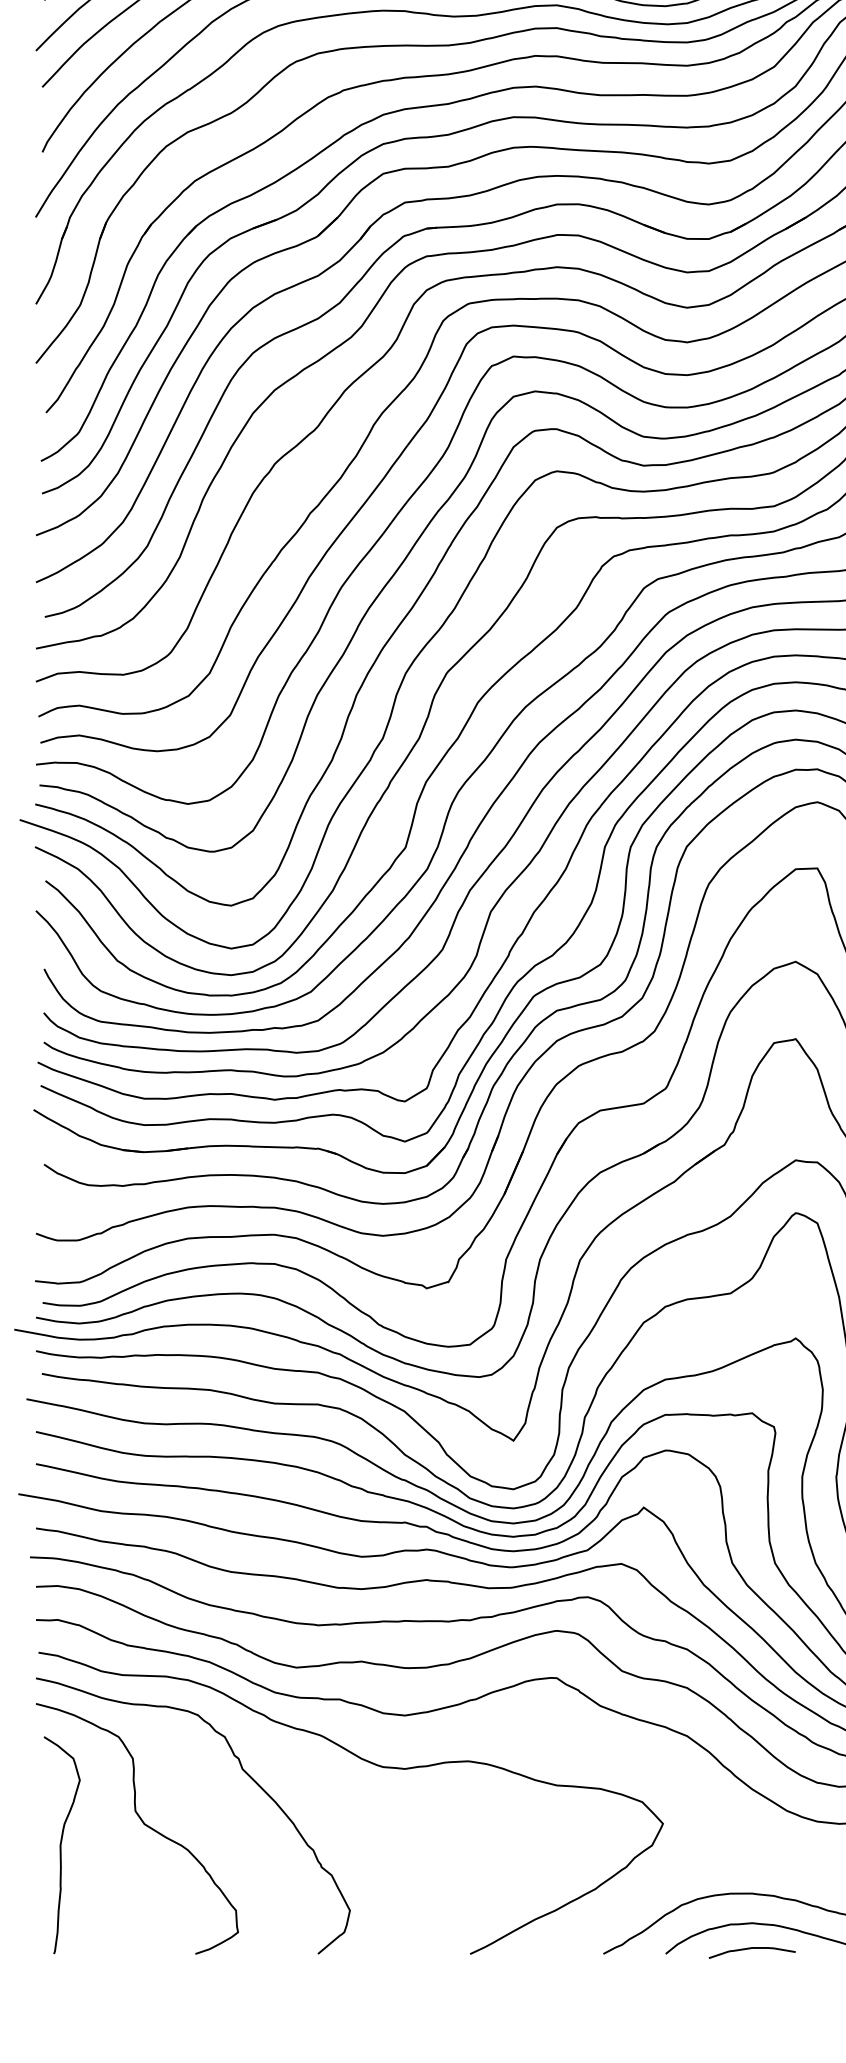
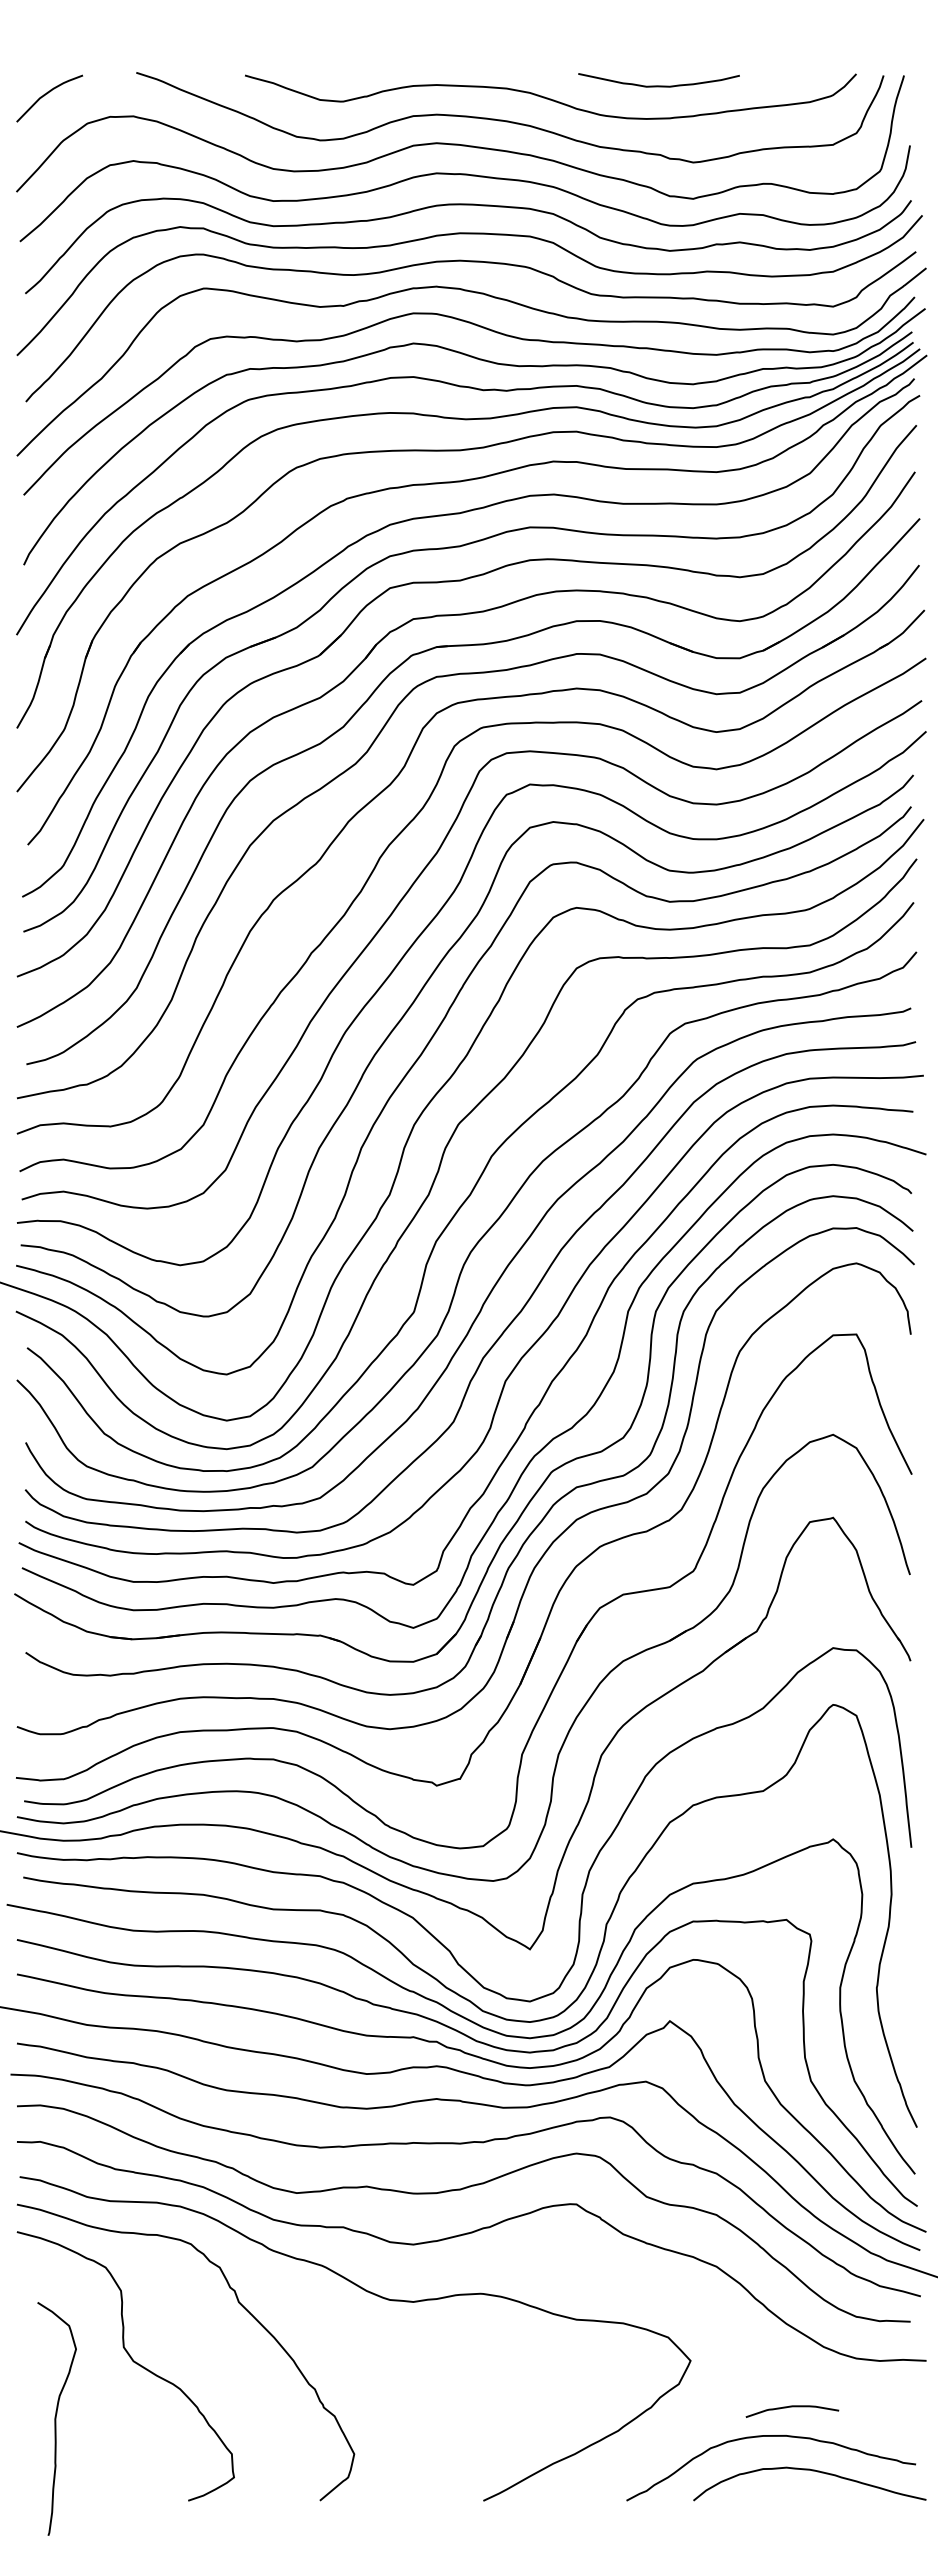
curve: (61, 1844) -> (56, 2418), moved
curve: (752, 1949) -> (792, 2407), moved

